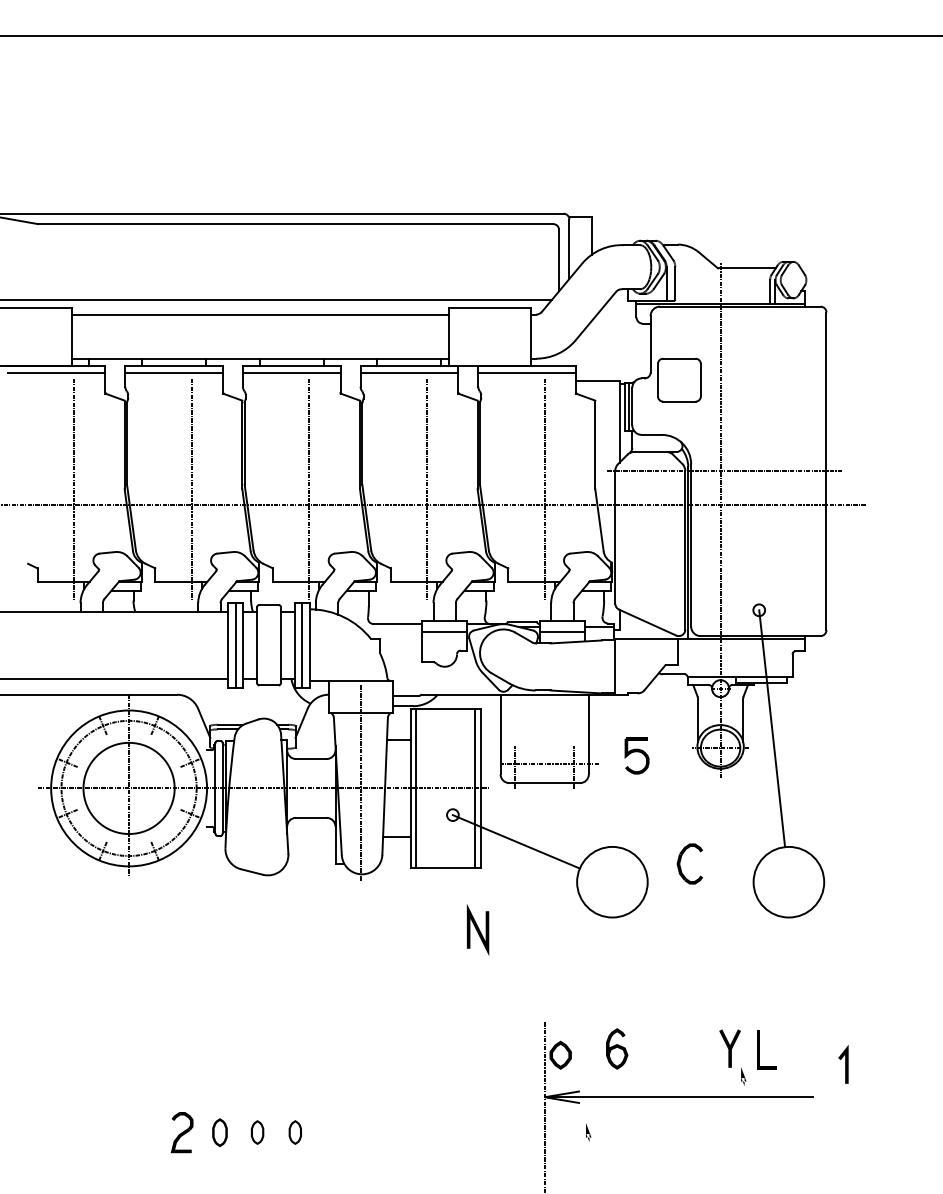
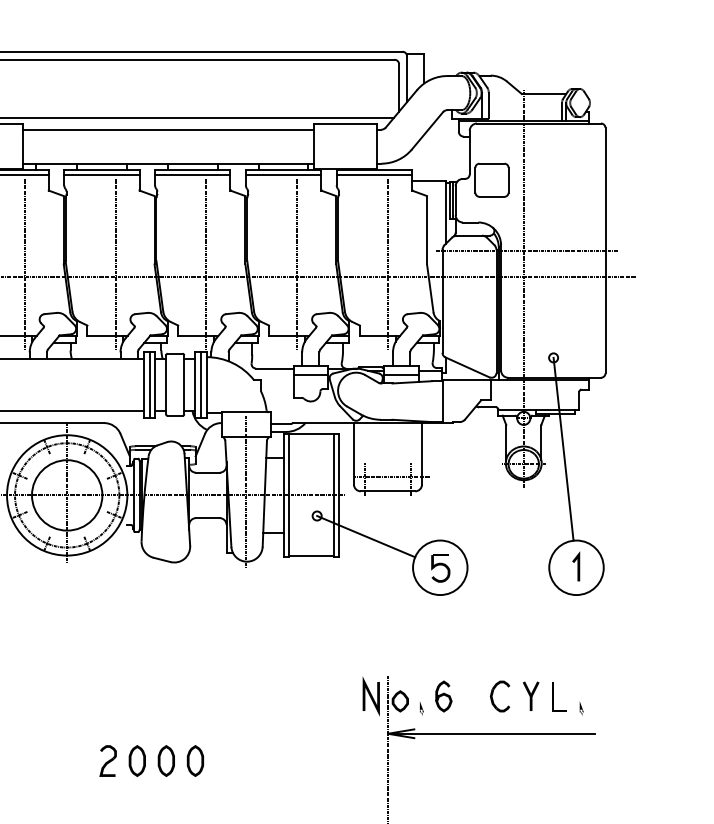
part: (636, 755) -> (440, 568), moved
part: (681, 859) -> (493, 693), moved
line: (478, 929) -> (371, 696), moved
line: (845, 1064) -> (577, 566), moved
part: (743, 1076) -> (581, 708), moved
part: (219, 1132) -> (136, 760), size x1.43
part: (257, 1132) -> (166, 760), size x1.67
part: (295, 1132) -> (195, 760), size x1.67
part: (588, 1132) -> (421, 708), moved

